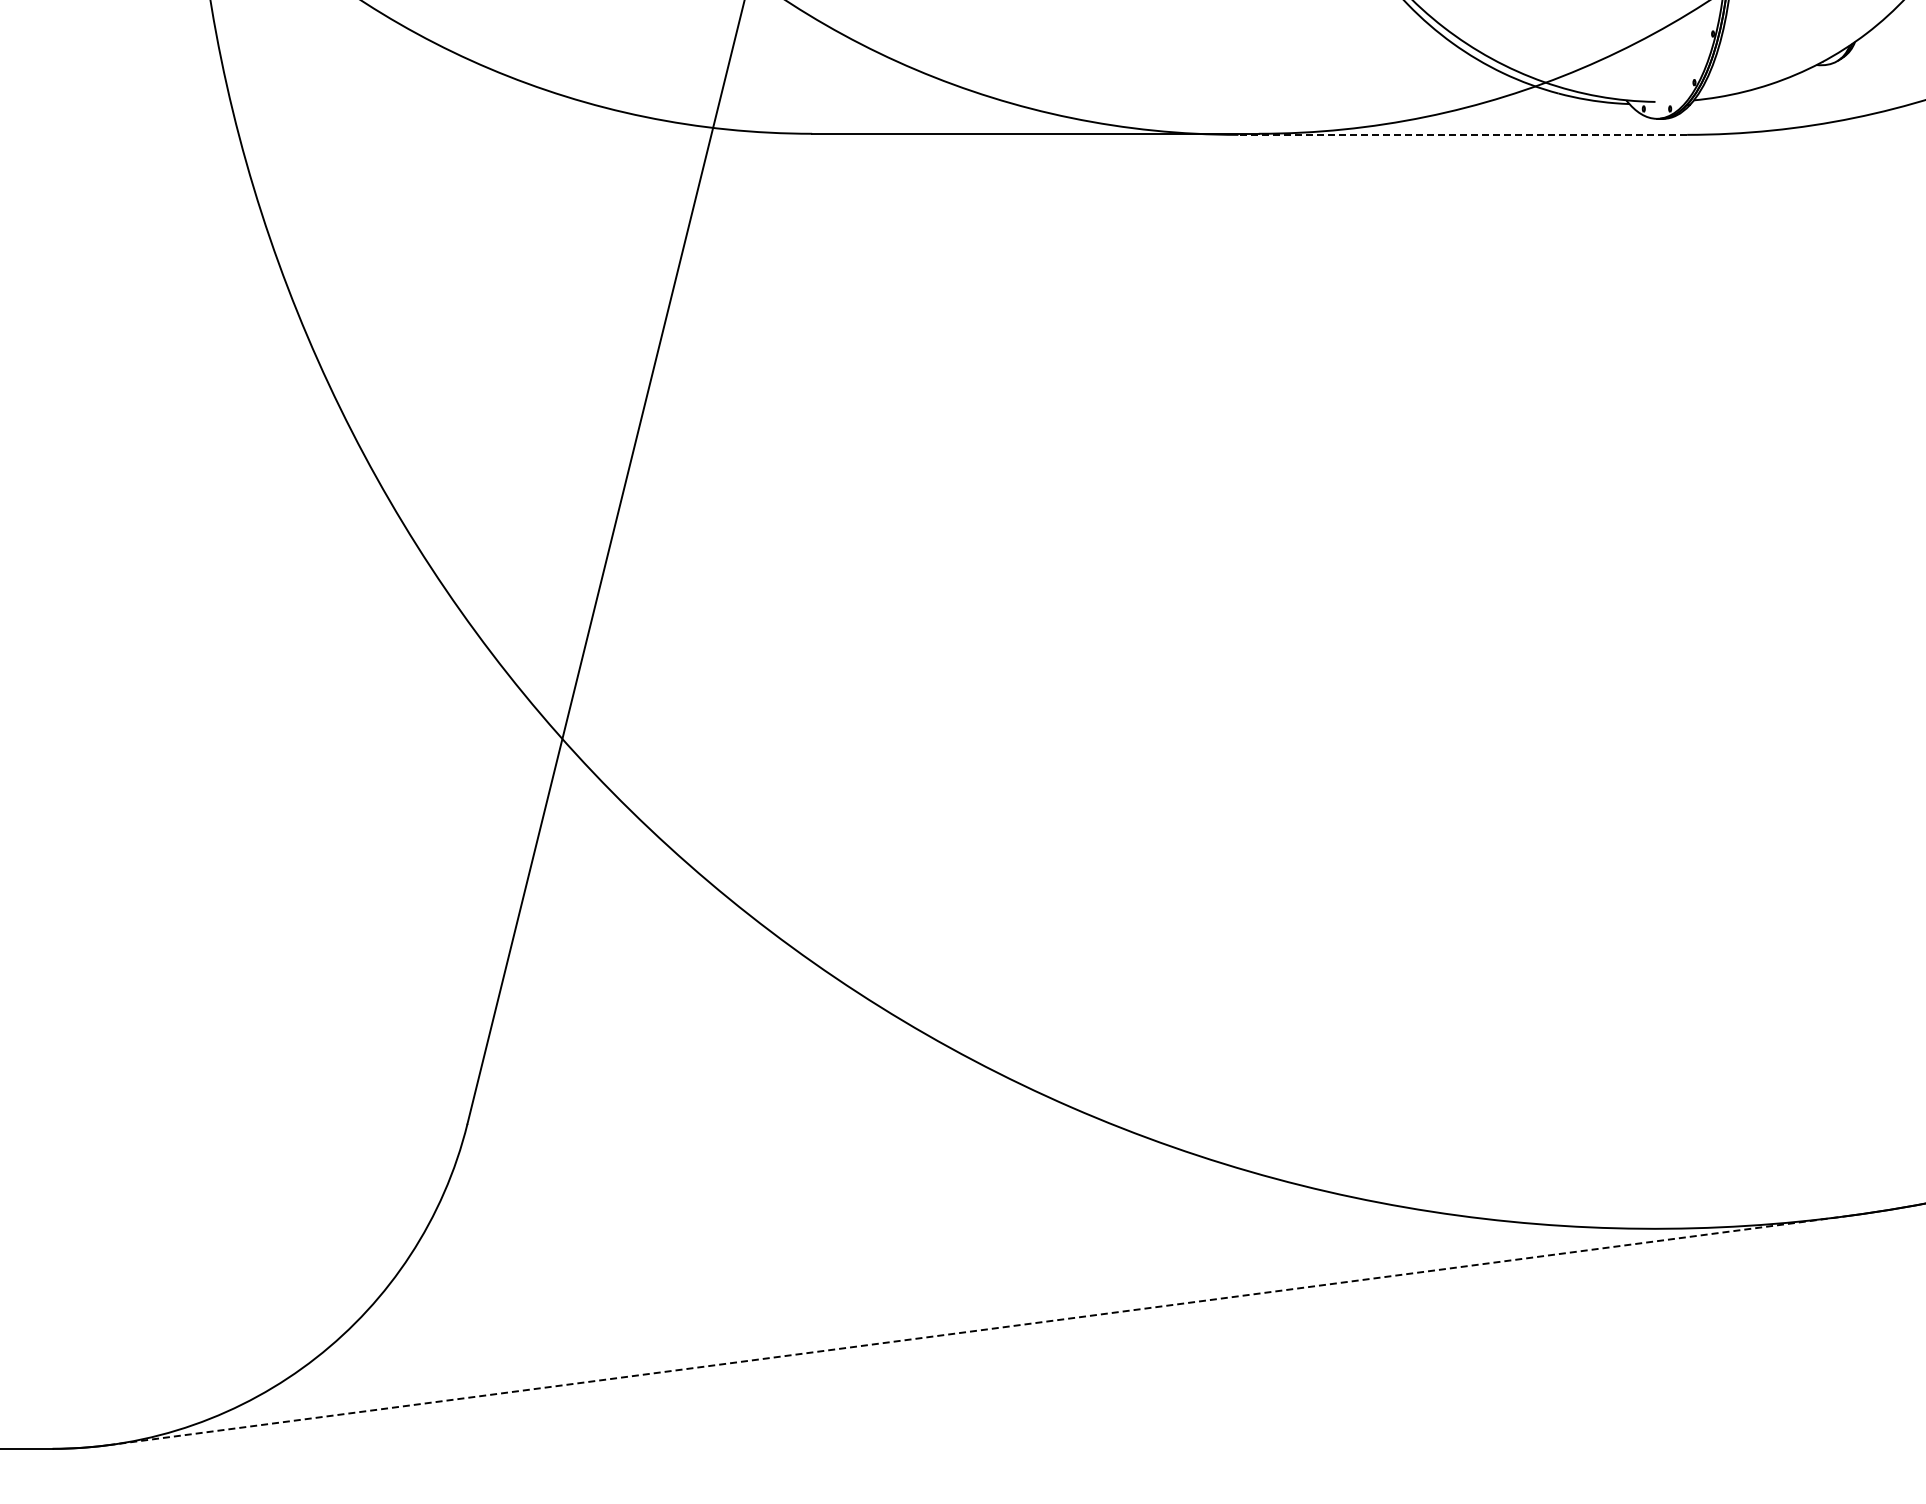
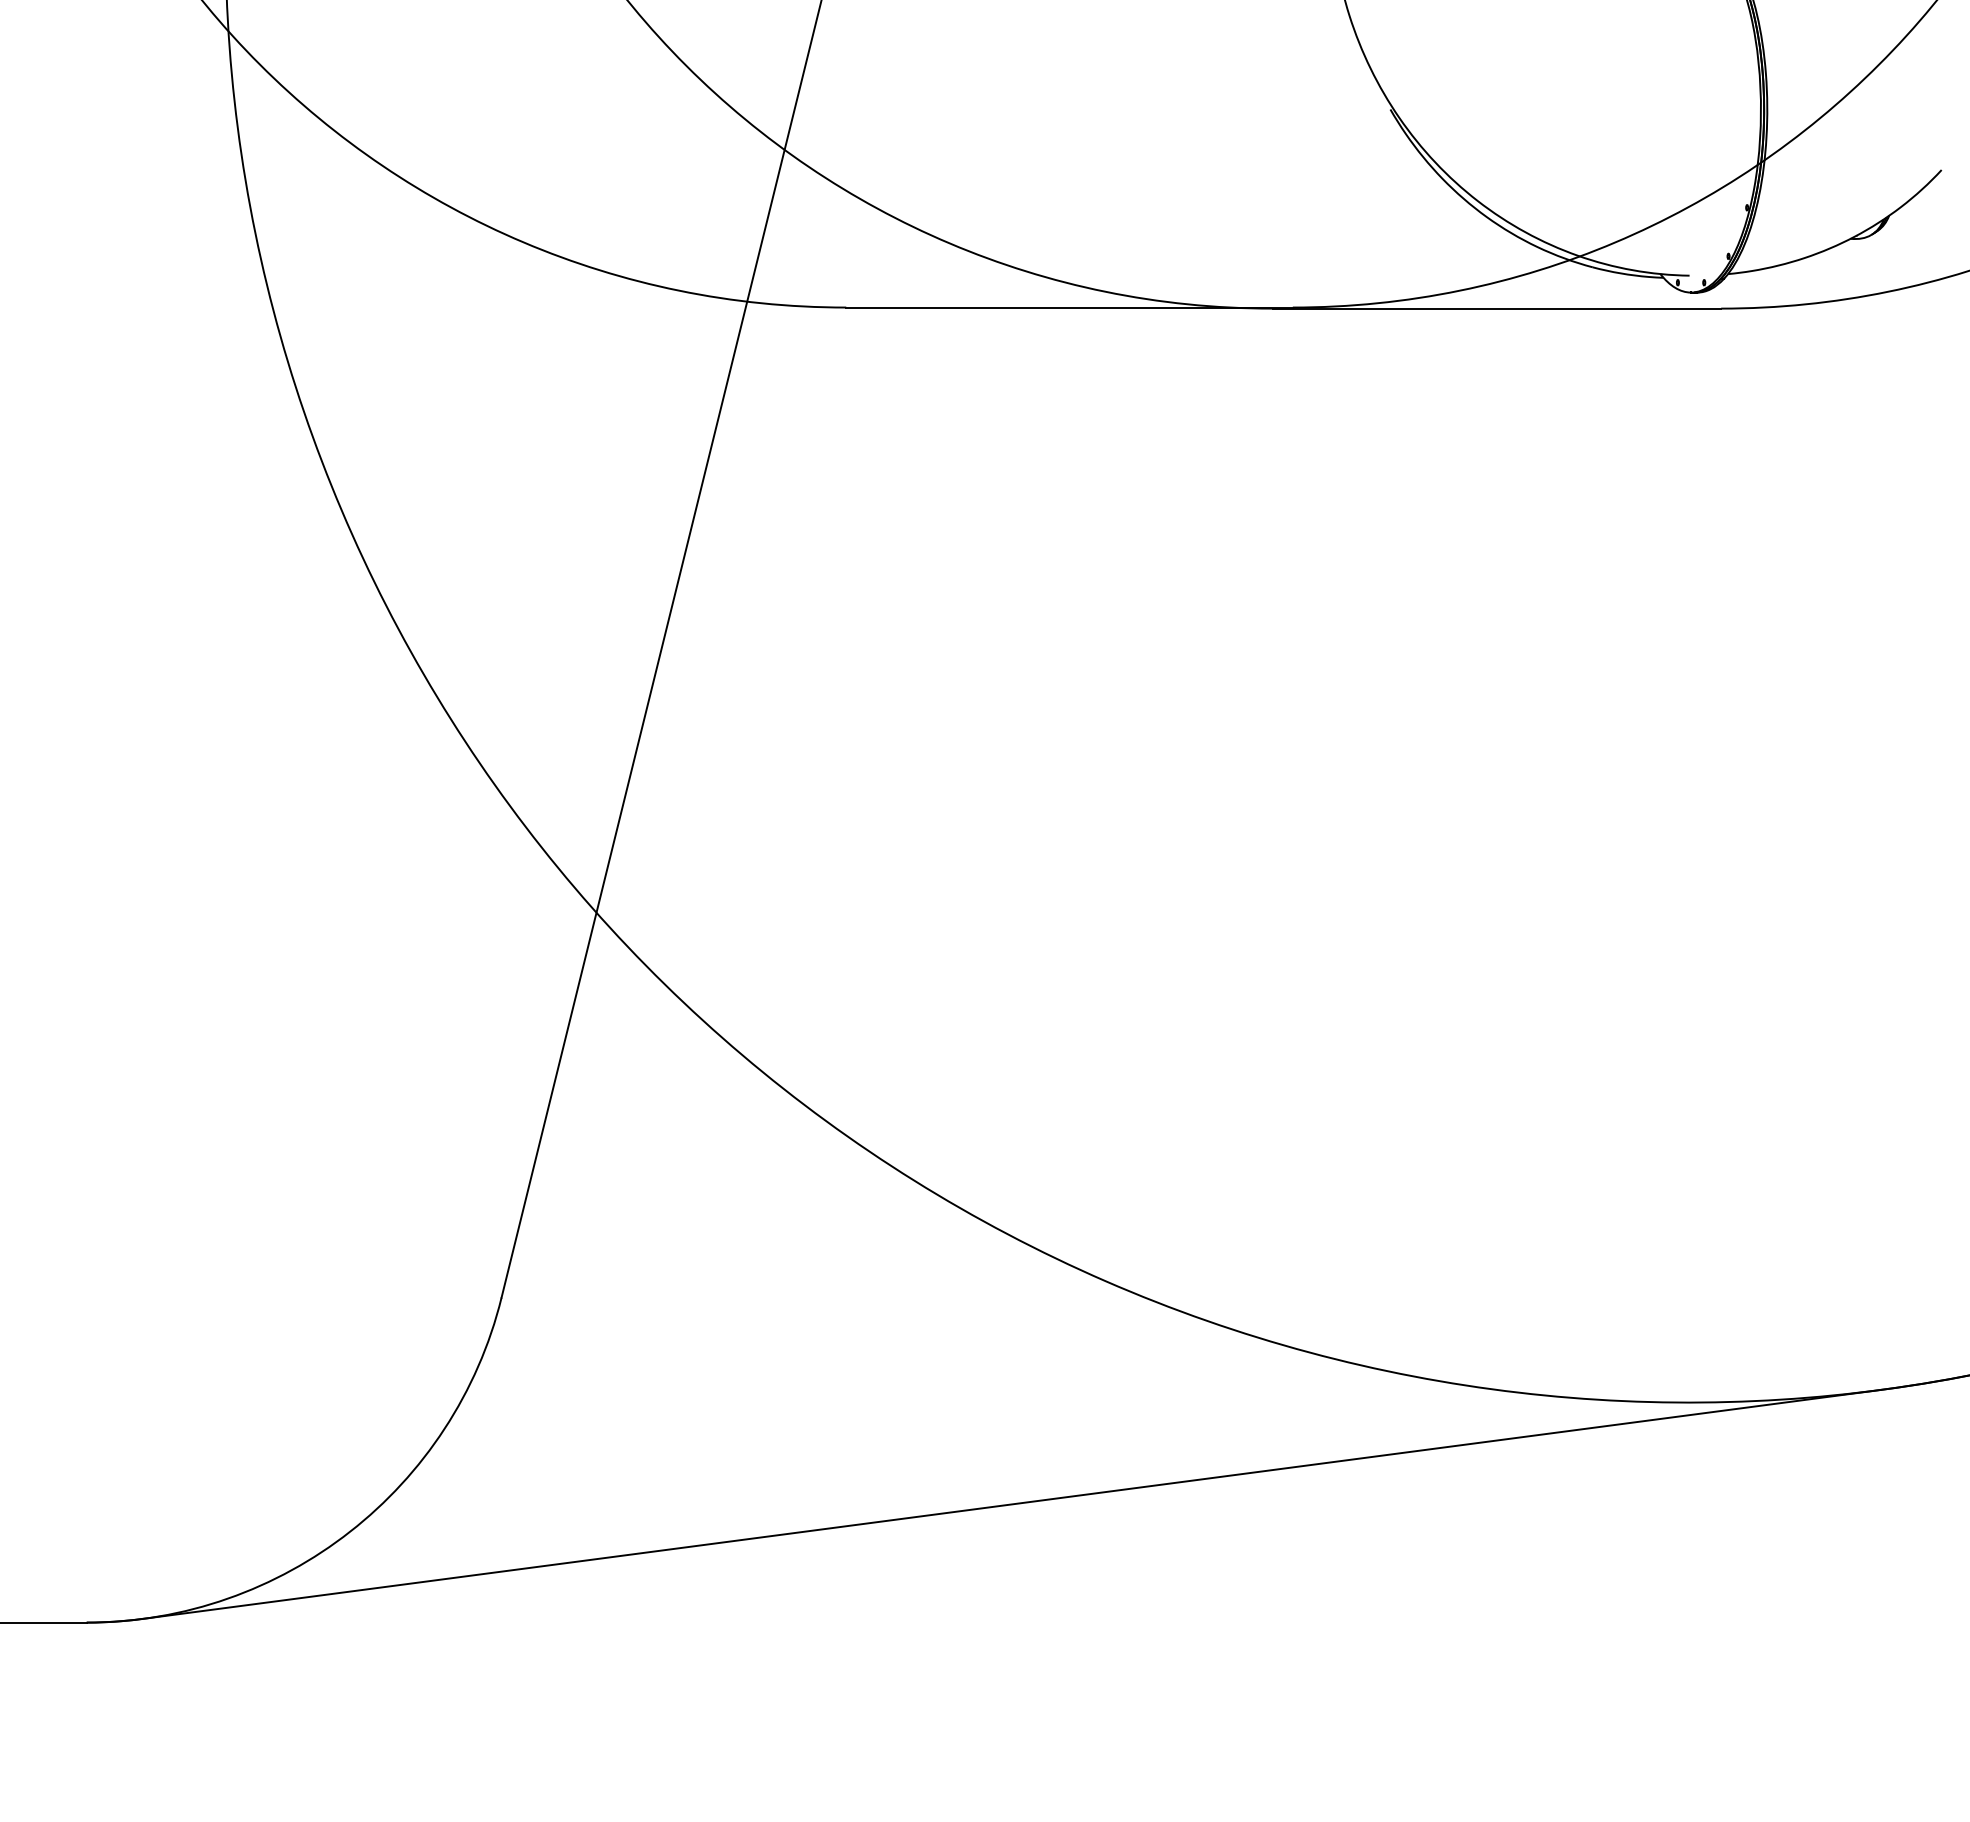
line: (1462, 134) -> (1496, 308), dashed -> solid
line: (977, 1330) -> (1011, 1504), dashed -> solid

